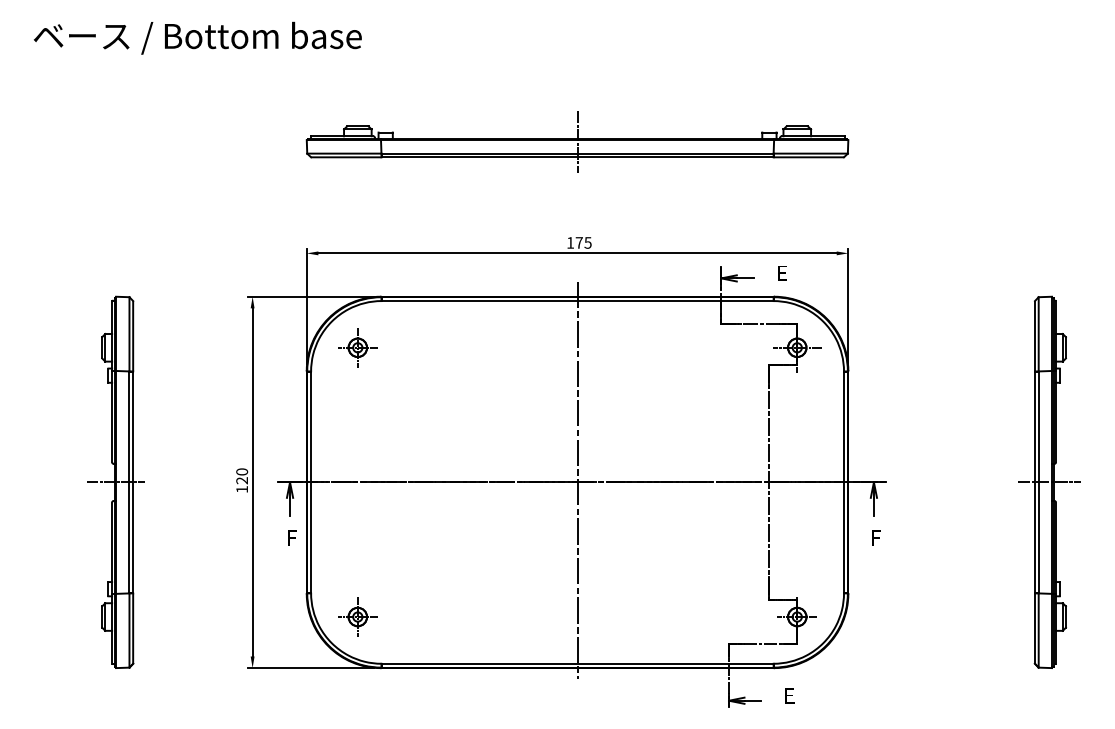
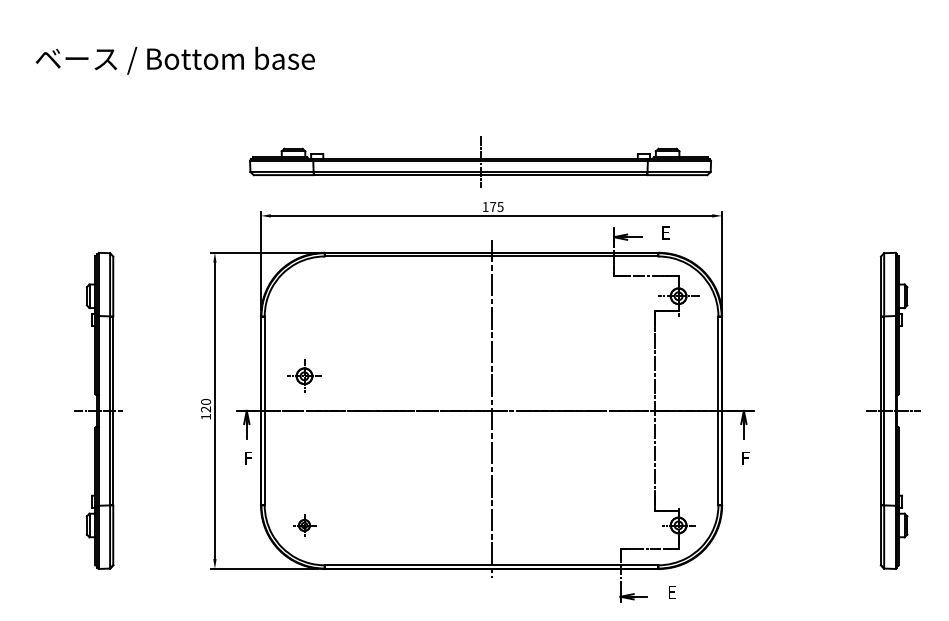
text: (196, 37) -> (174, 60), moved
part: (577, 141) -> (480, 161), moved
part: (357, 346) -> (304, 375), moved
part: (357, 617) -> (304, 525), size x0.7

